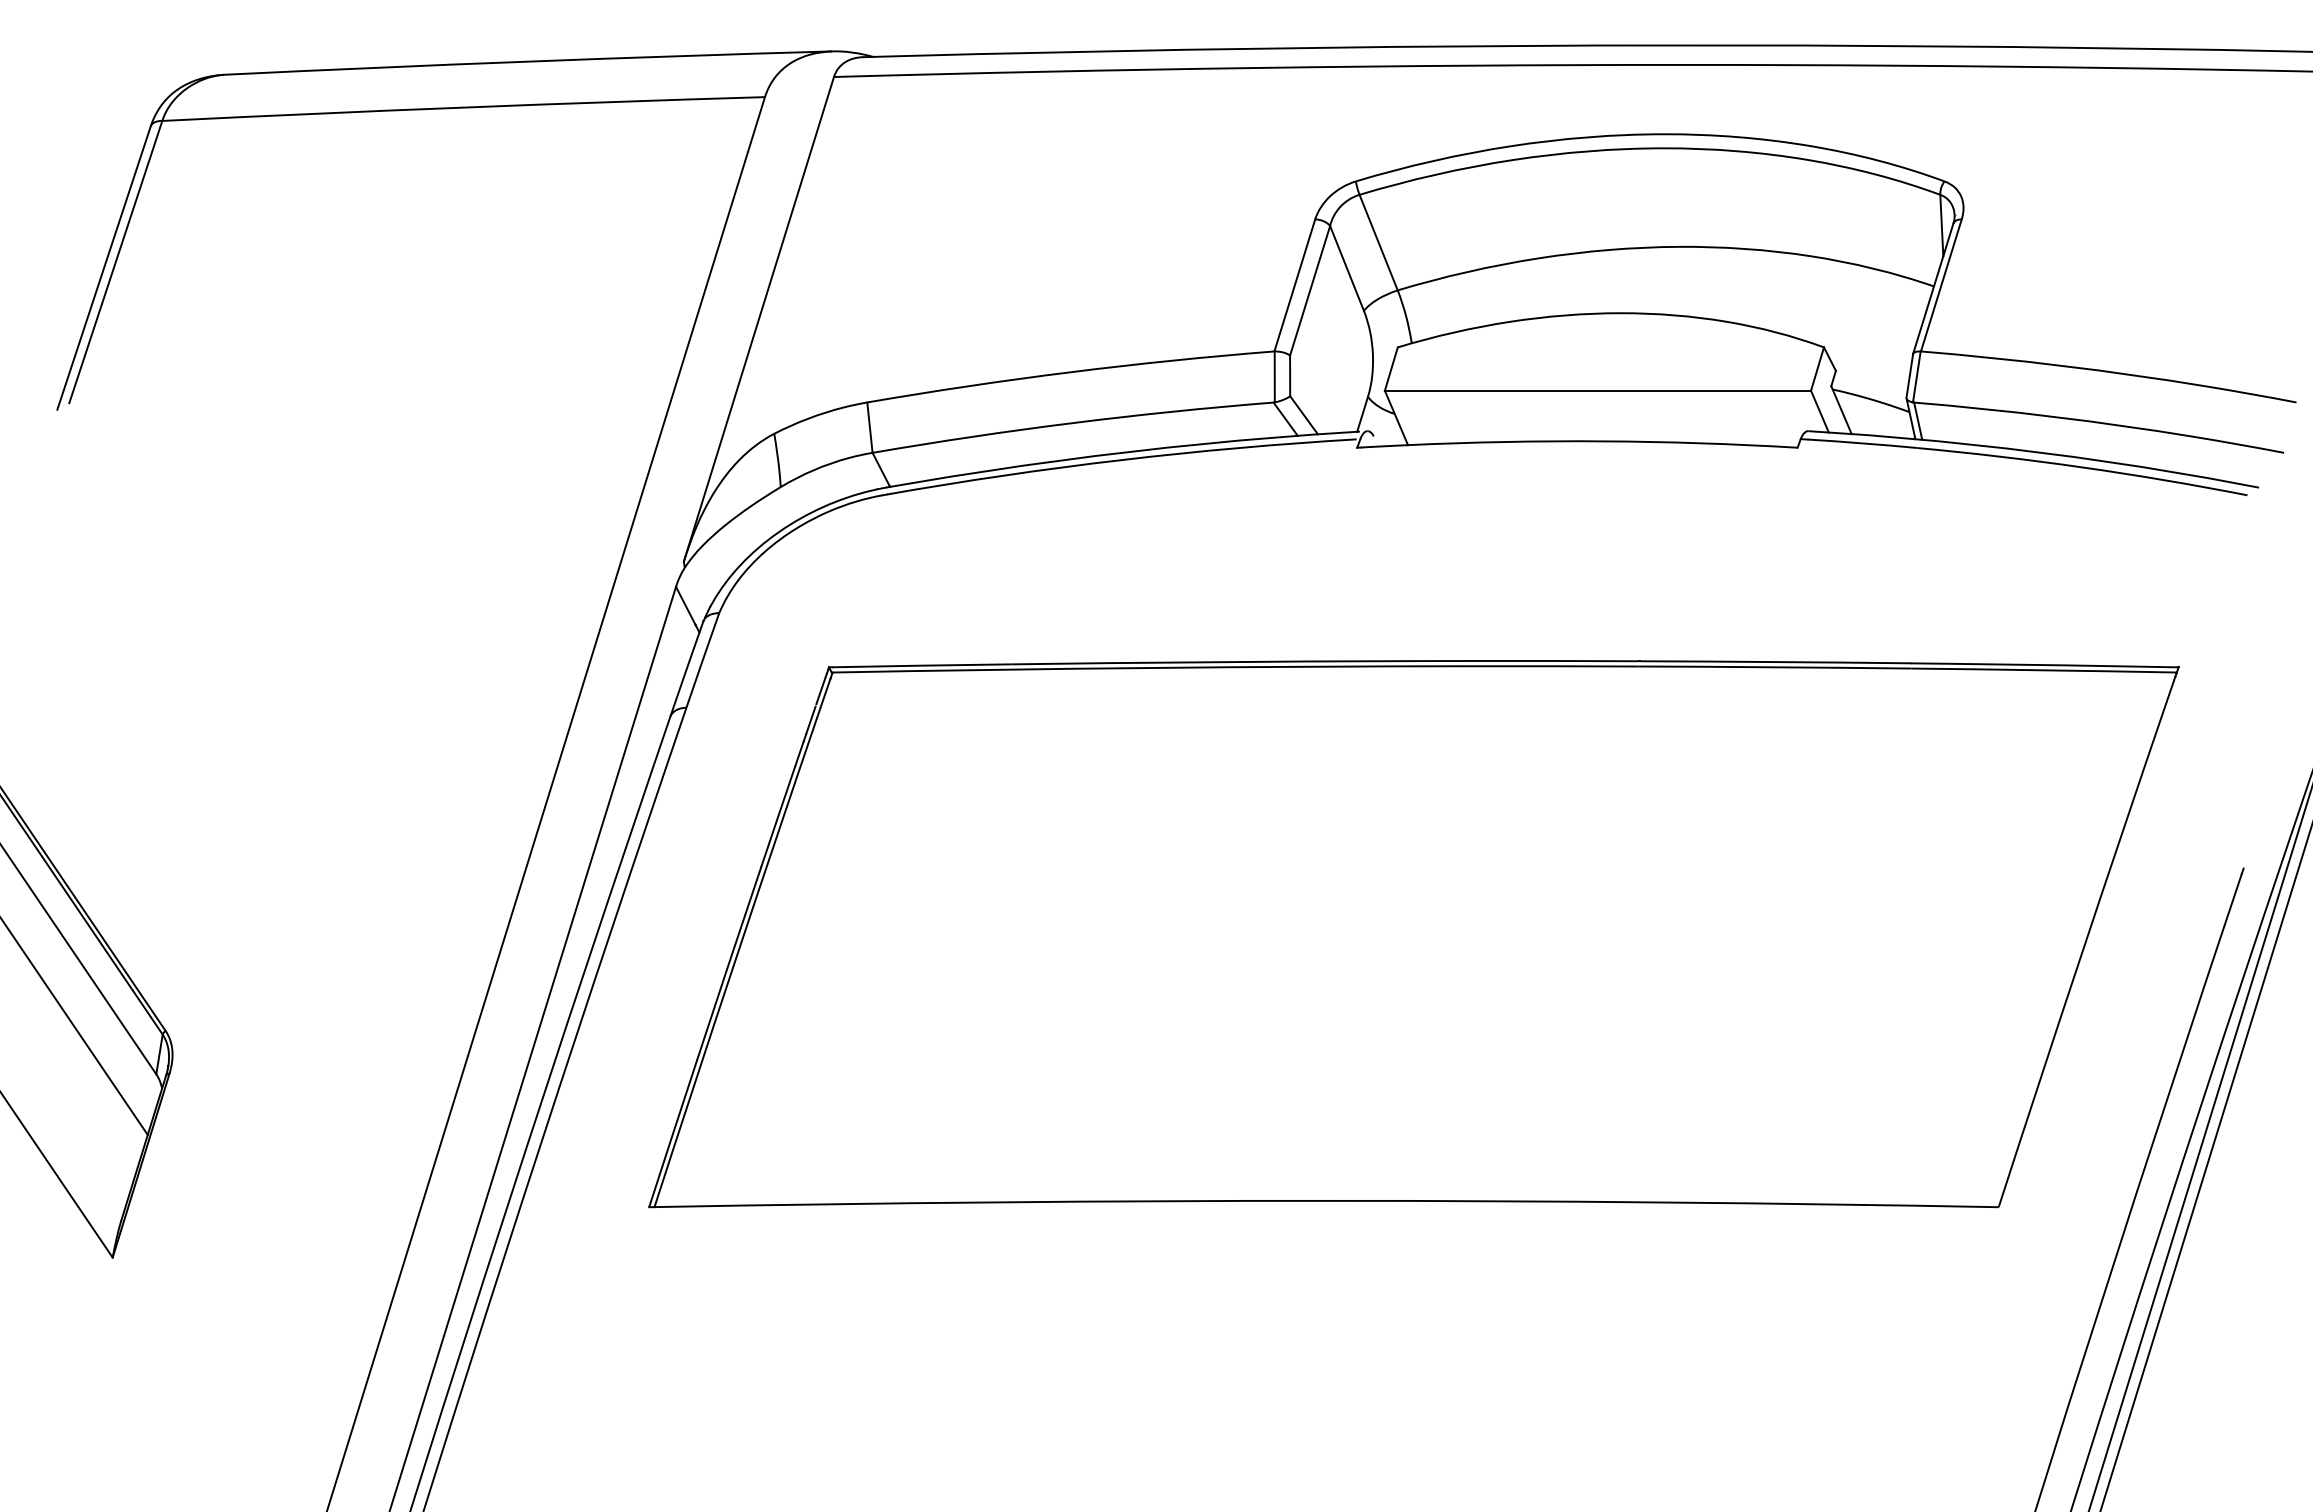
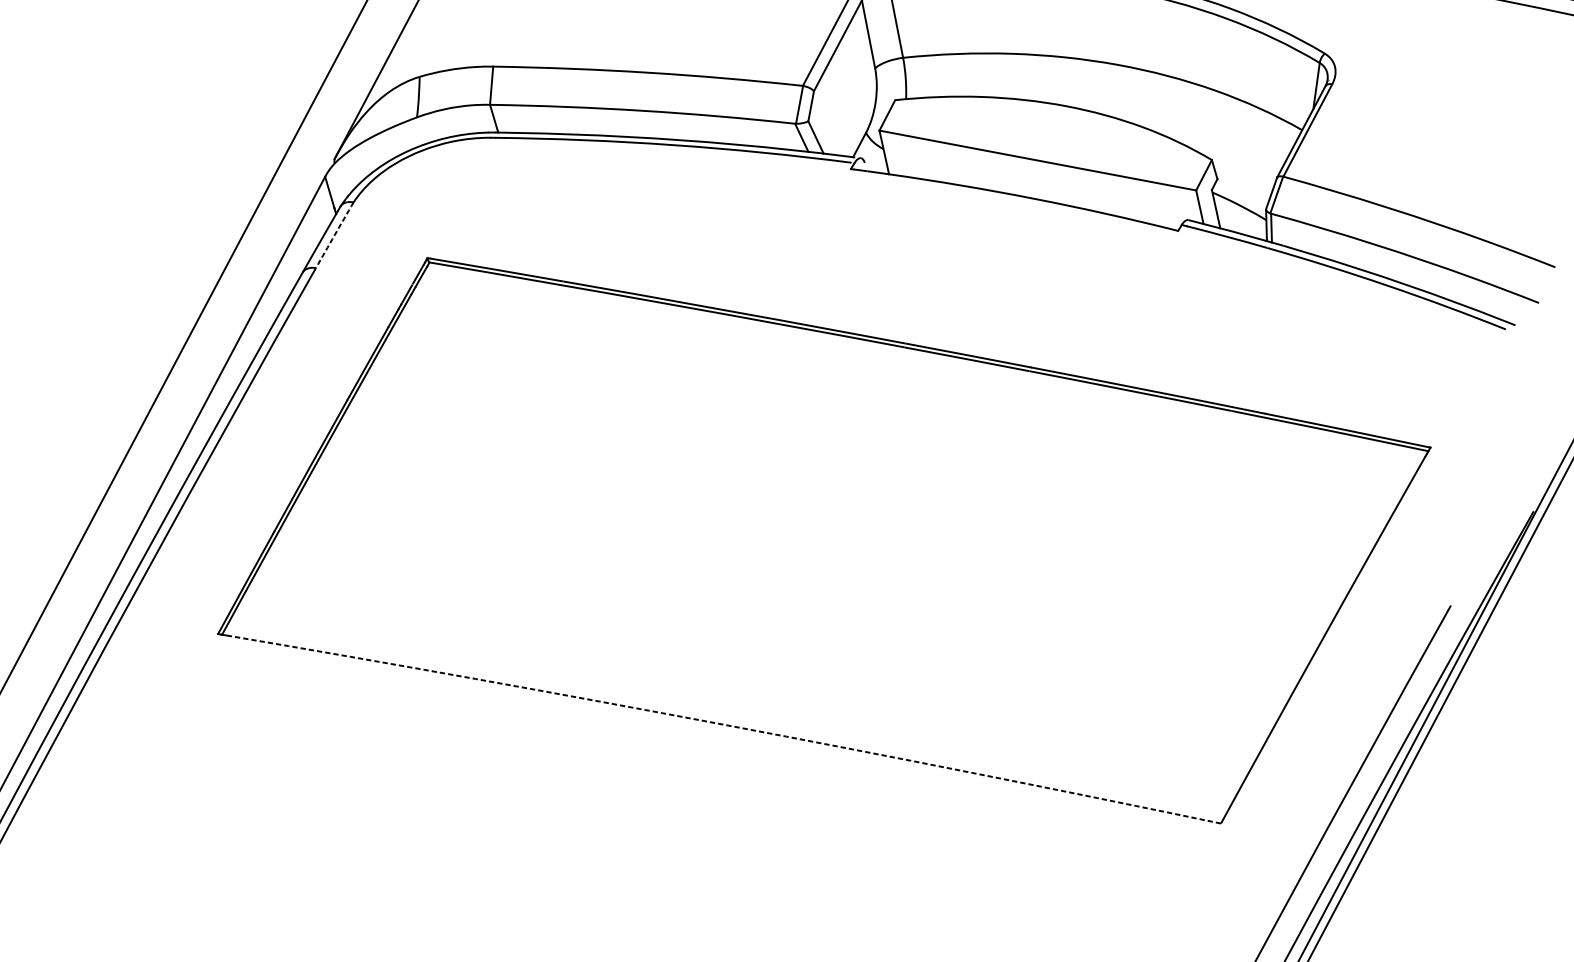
arc: (702, 660) -> (334, 235), solid -> dashed
arc: (1329, 1200) -> (724, 724), solid -> dashed

